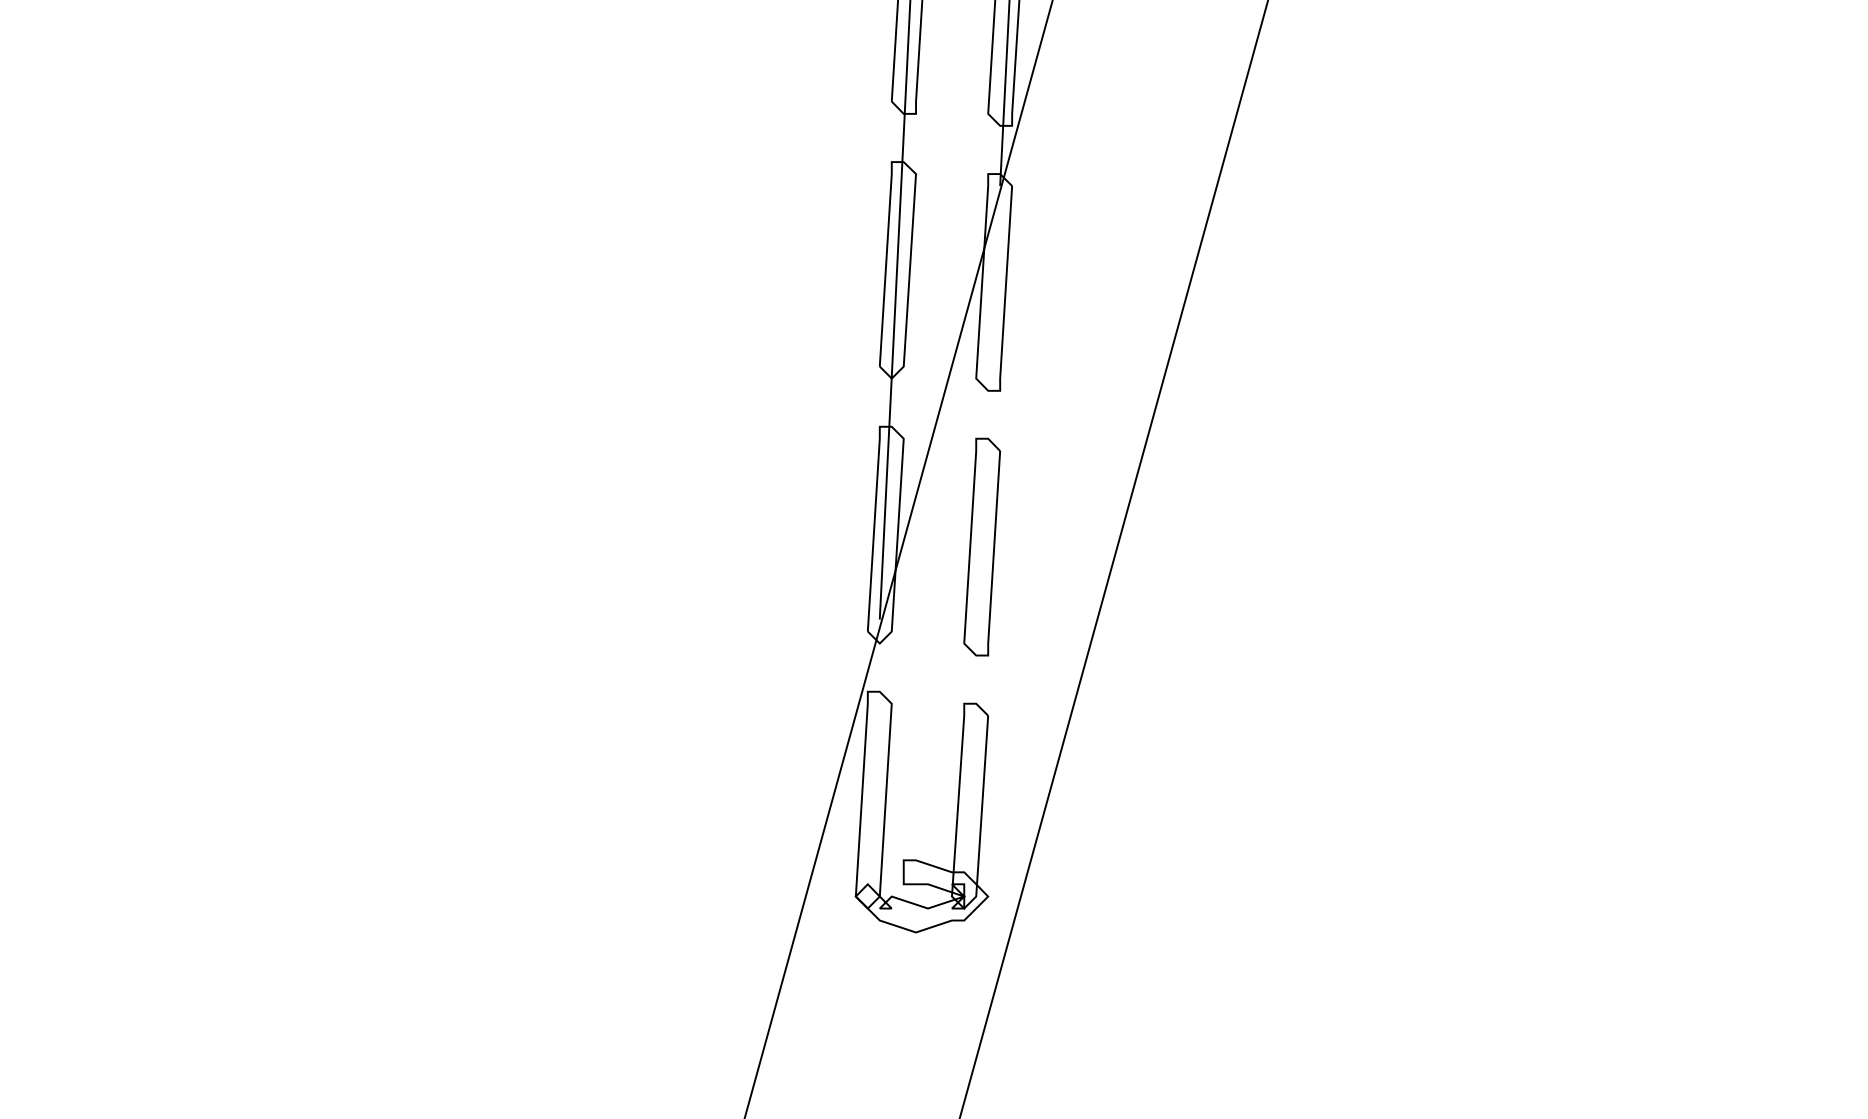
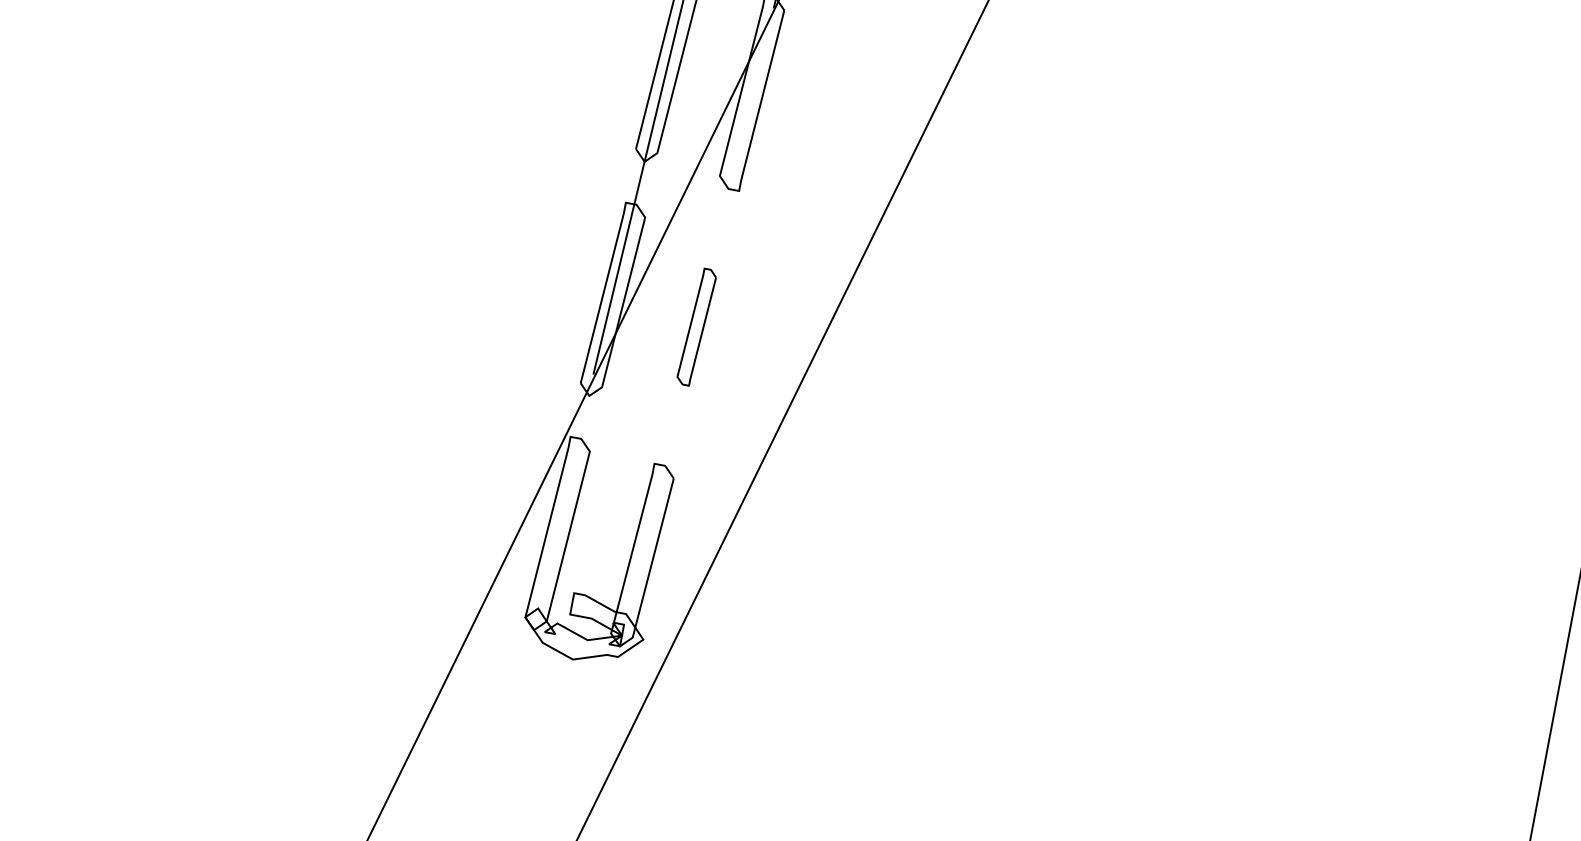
part: (981, 546) -> (696, 326), size x0.6

